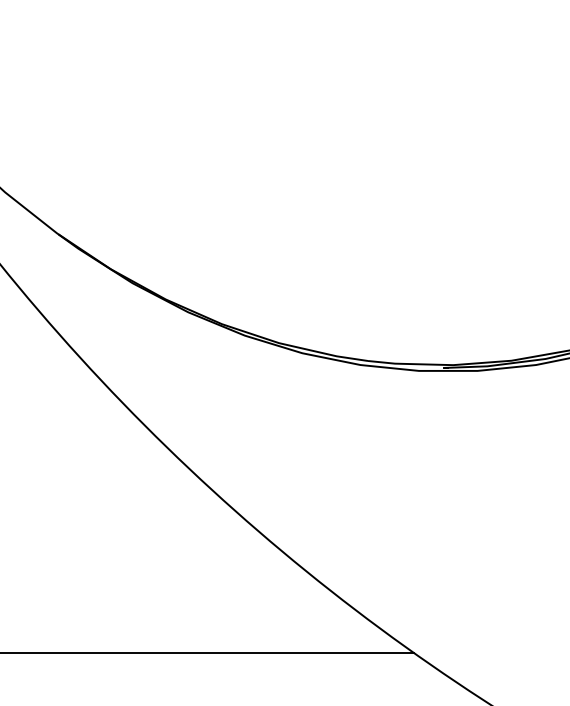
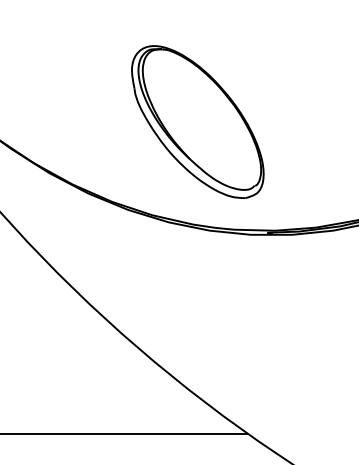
part: (343, 210) -> (197, 121), added

